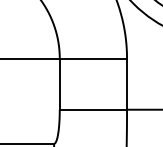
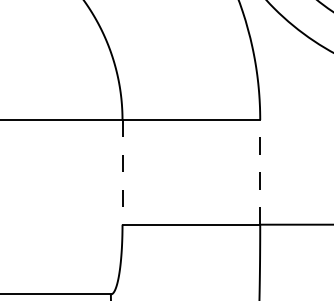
line: (59, 84) -> (121, 173), solid -> dashed
line: (127, 84) -> (261, 173), solid -> dashed

